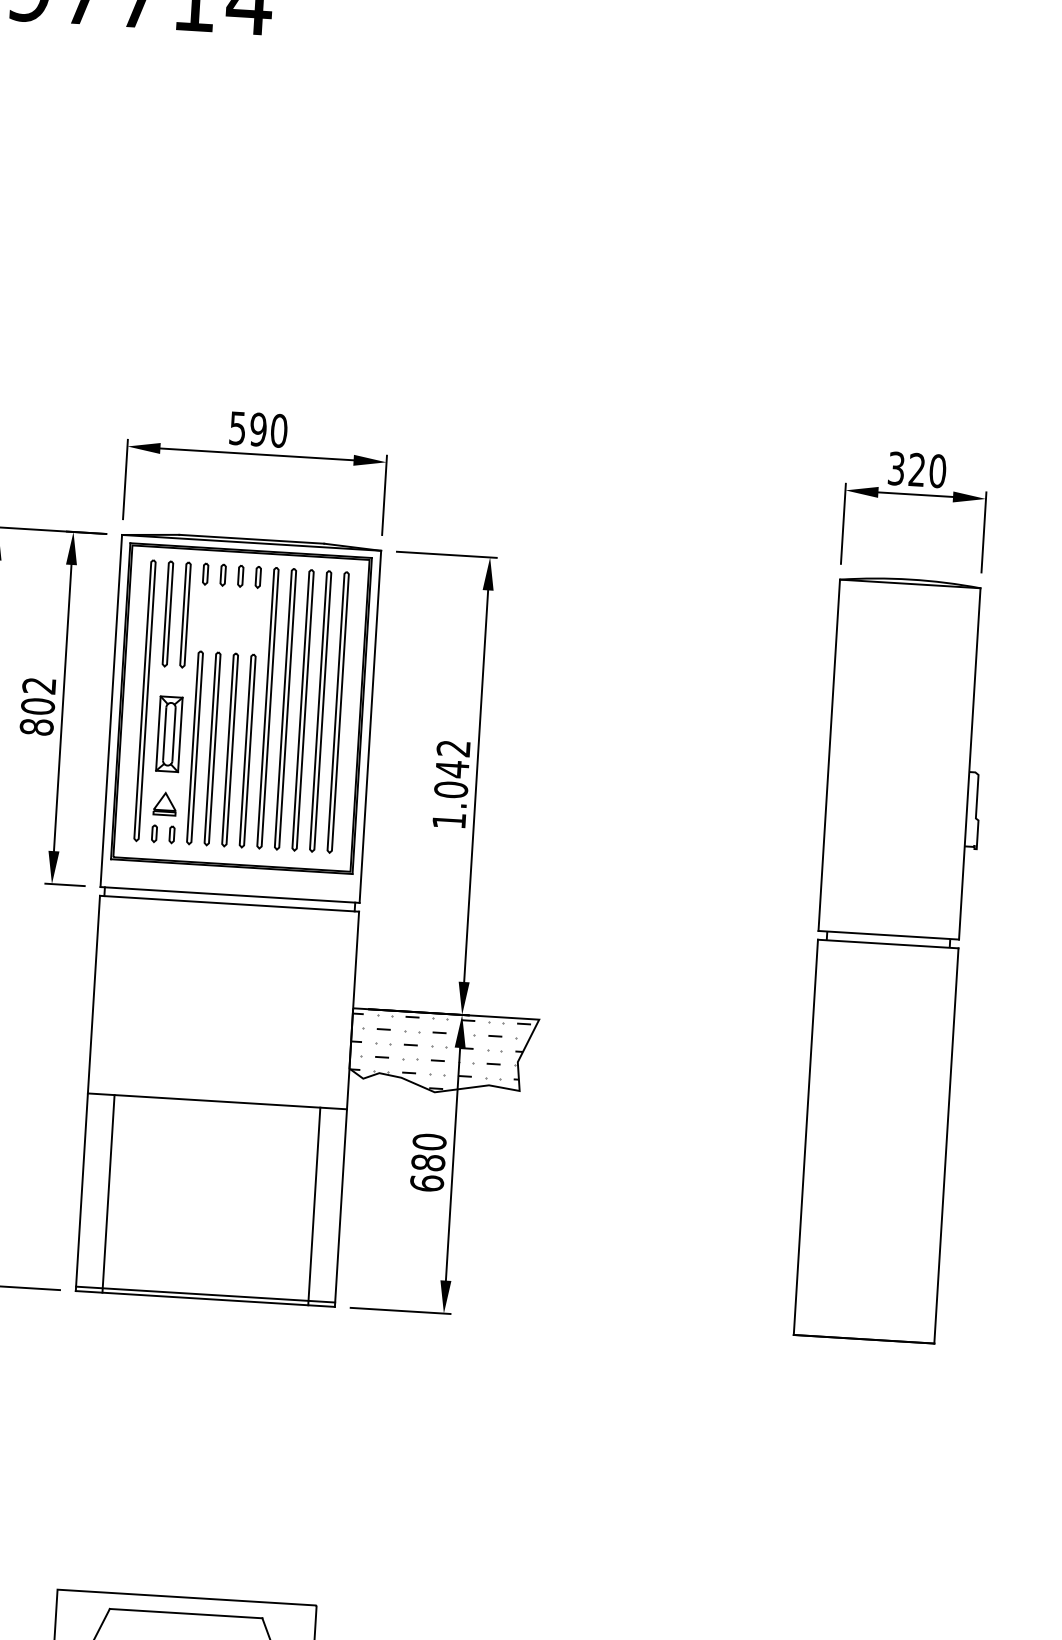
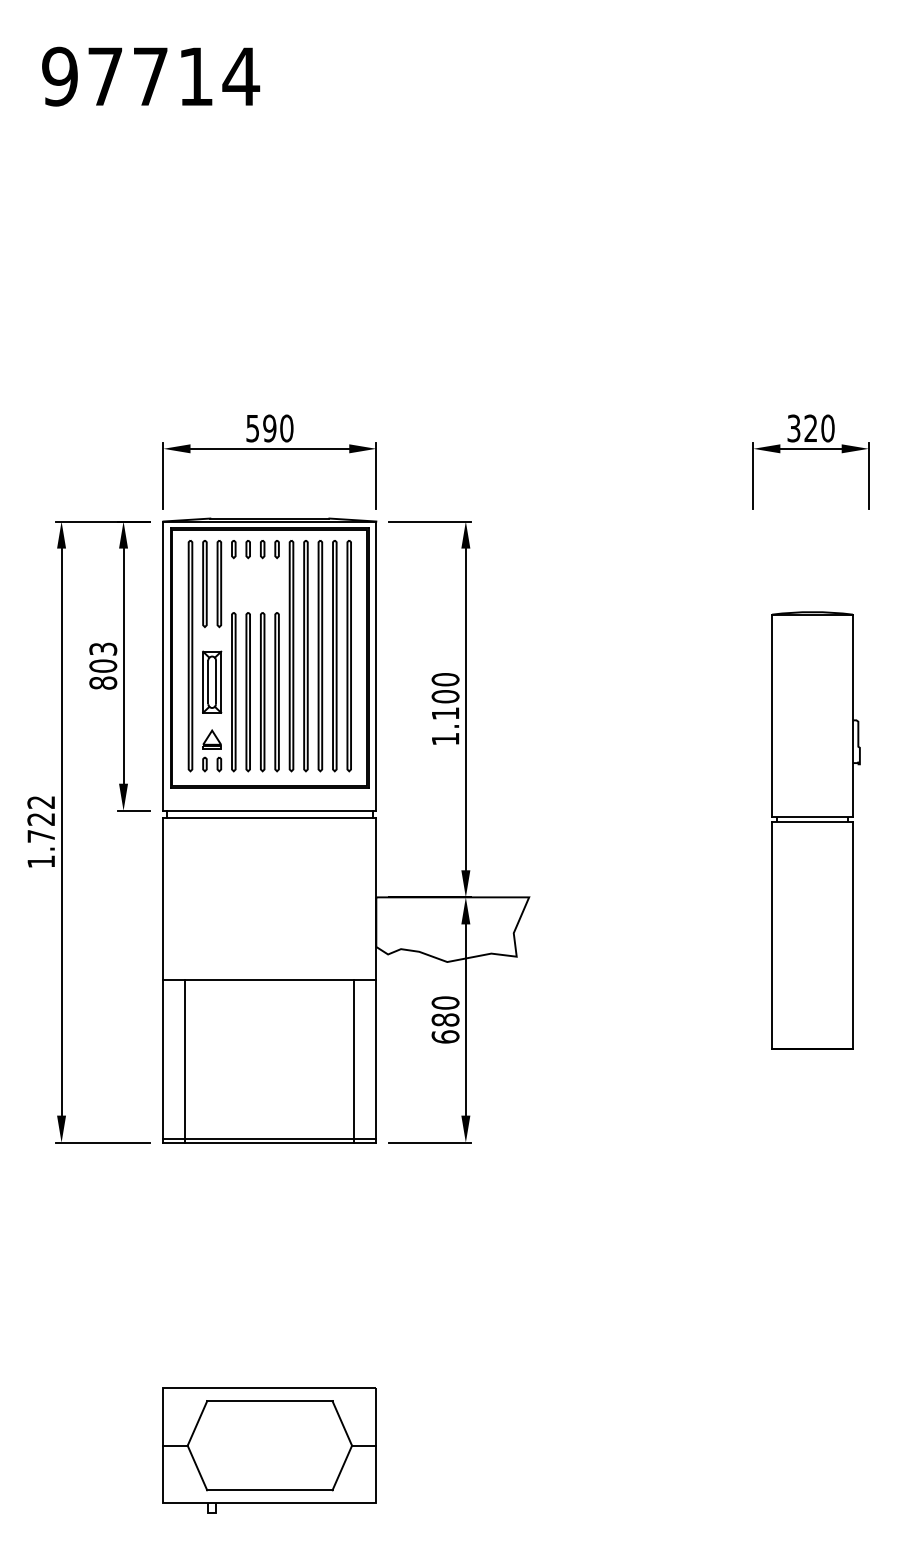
text: (39, 685) -> (103, 648), 802 -> 803
text: (452, 768) -> (445, 696), 1.042 -> 1.100
part: (892, 959) -> (815, 830), size x0.7
hatch: (439, 1052) -> (449, 929), removed

